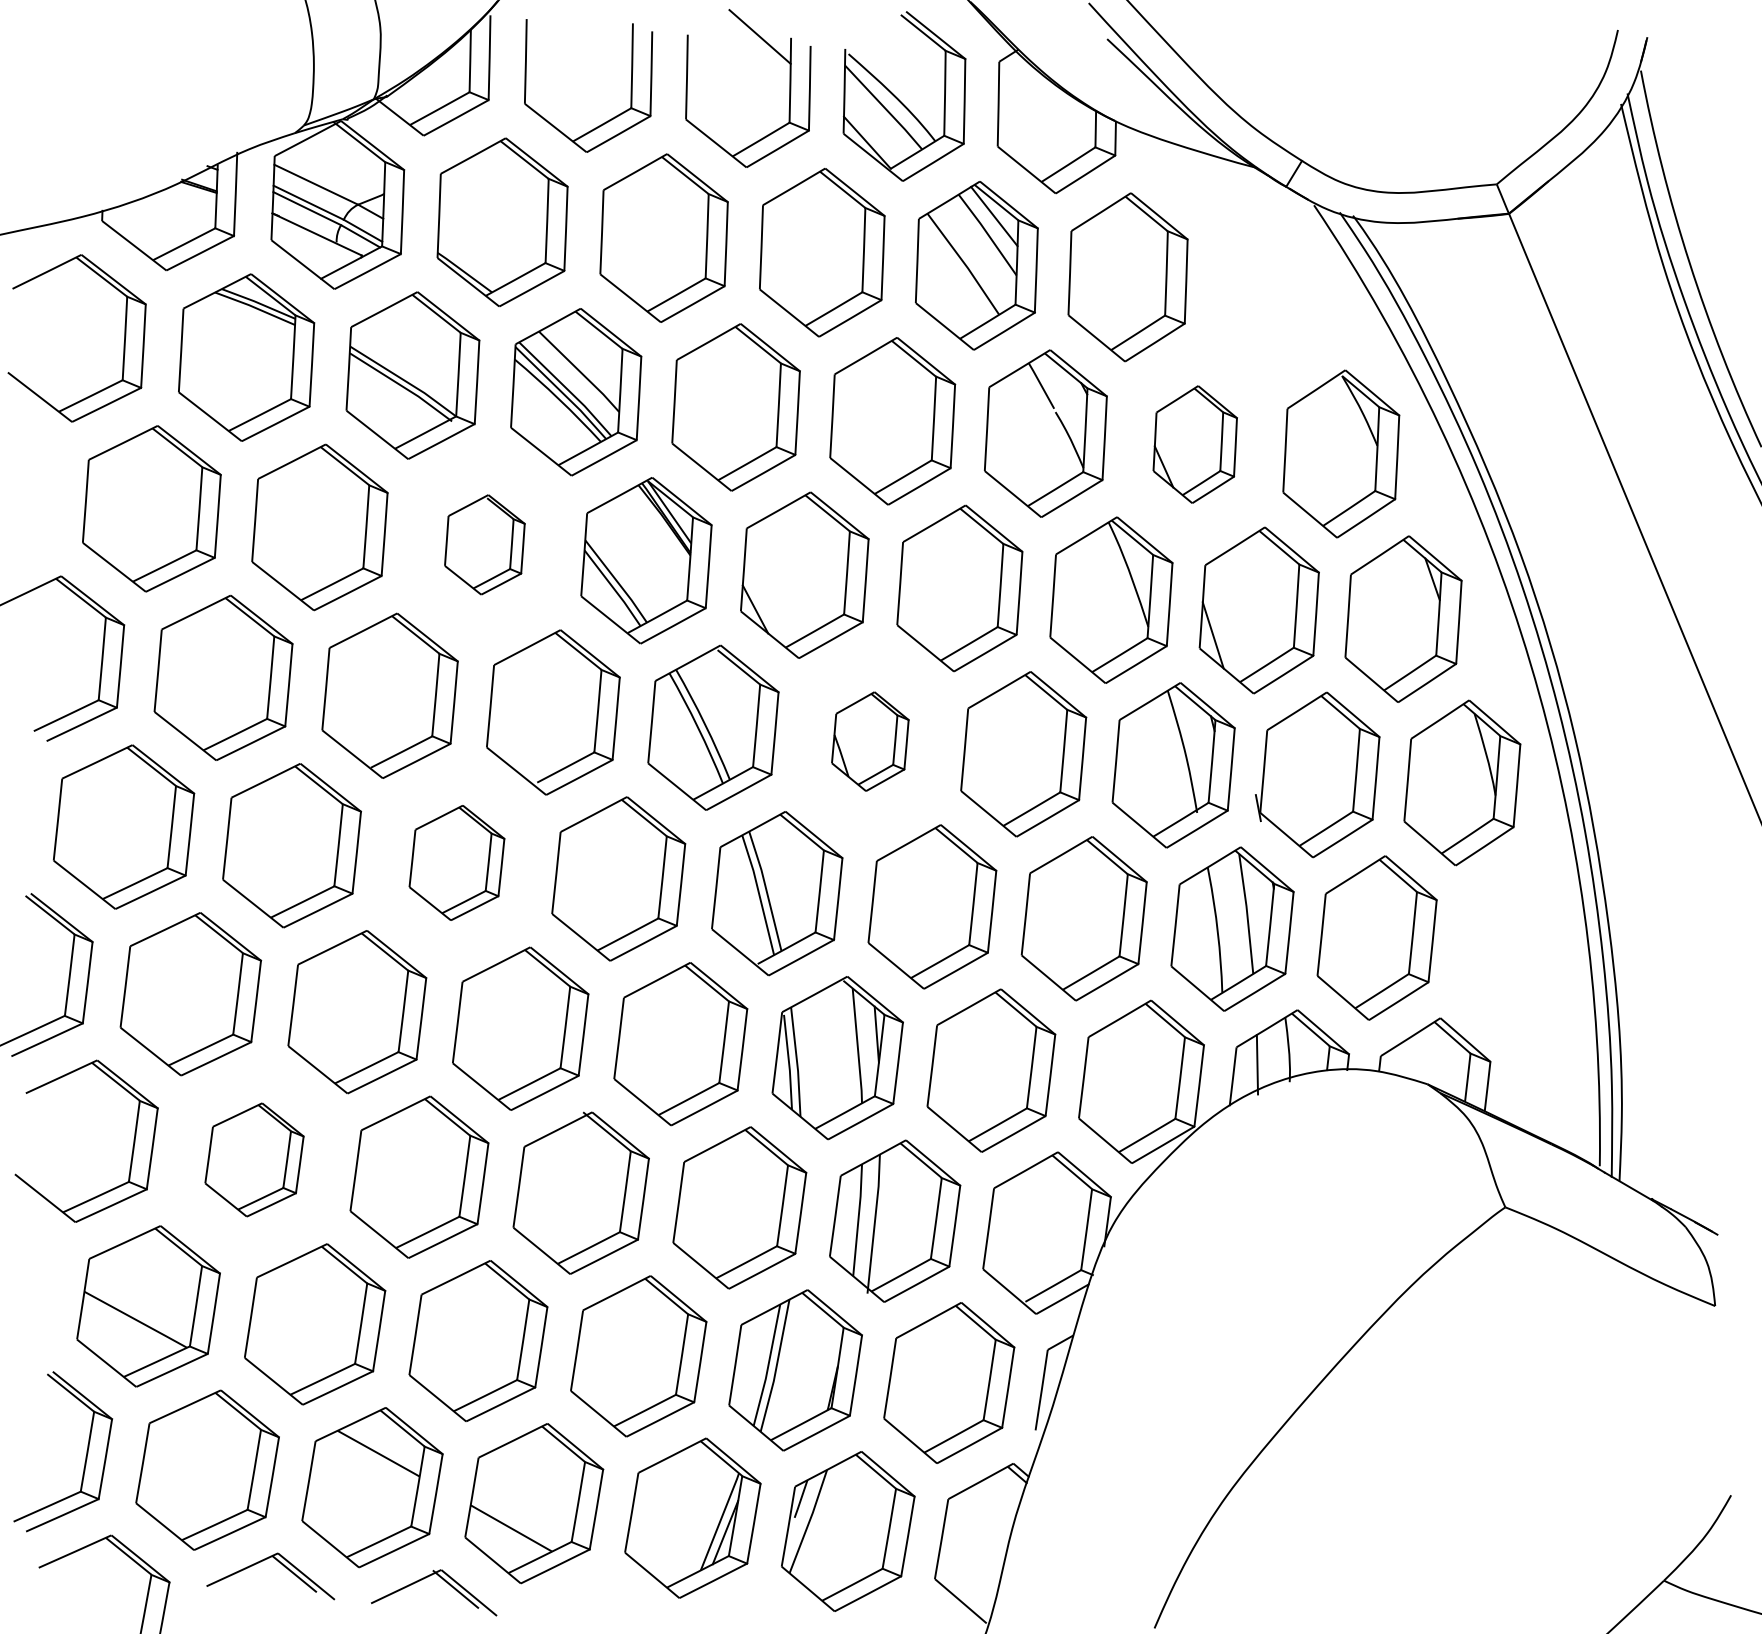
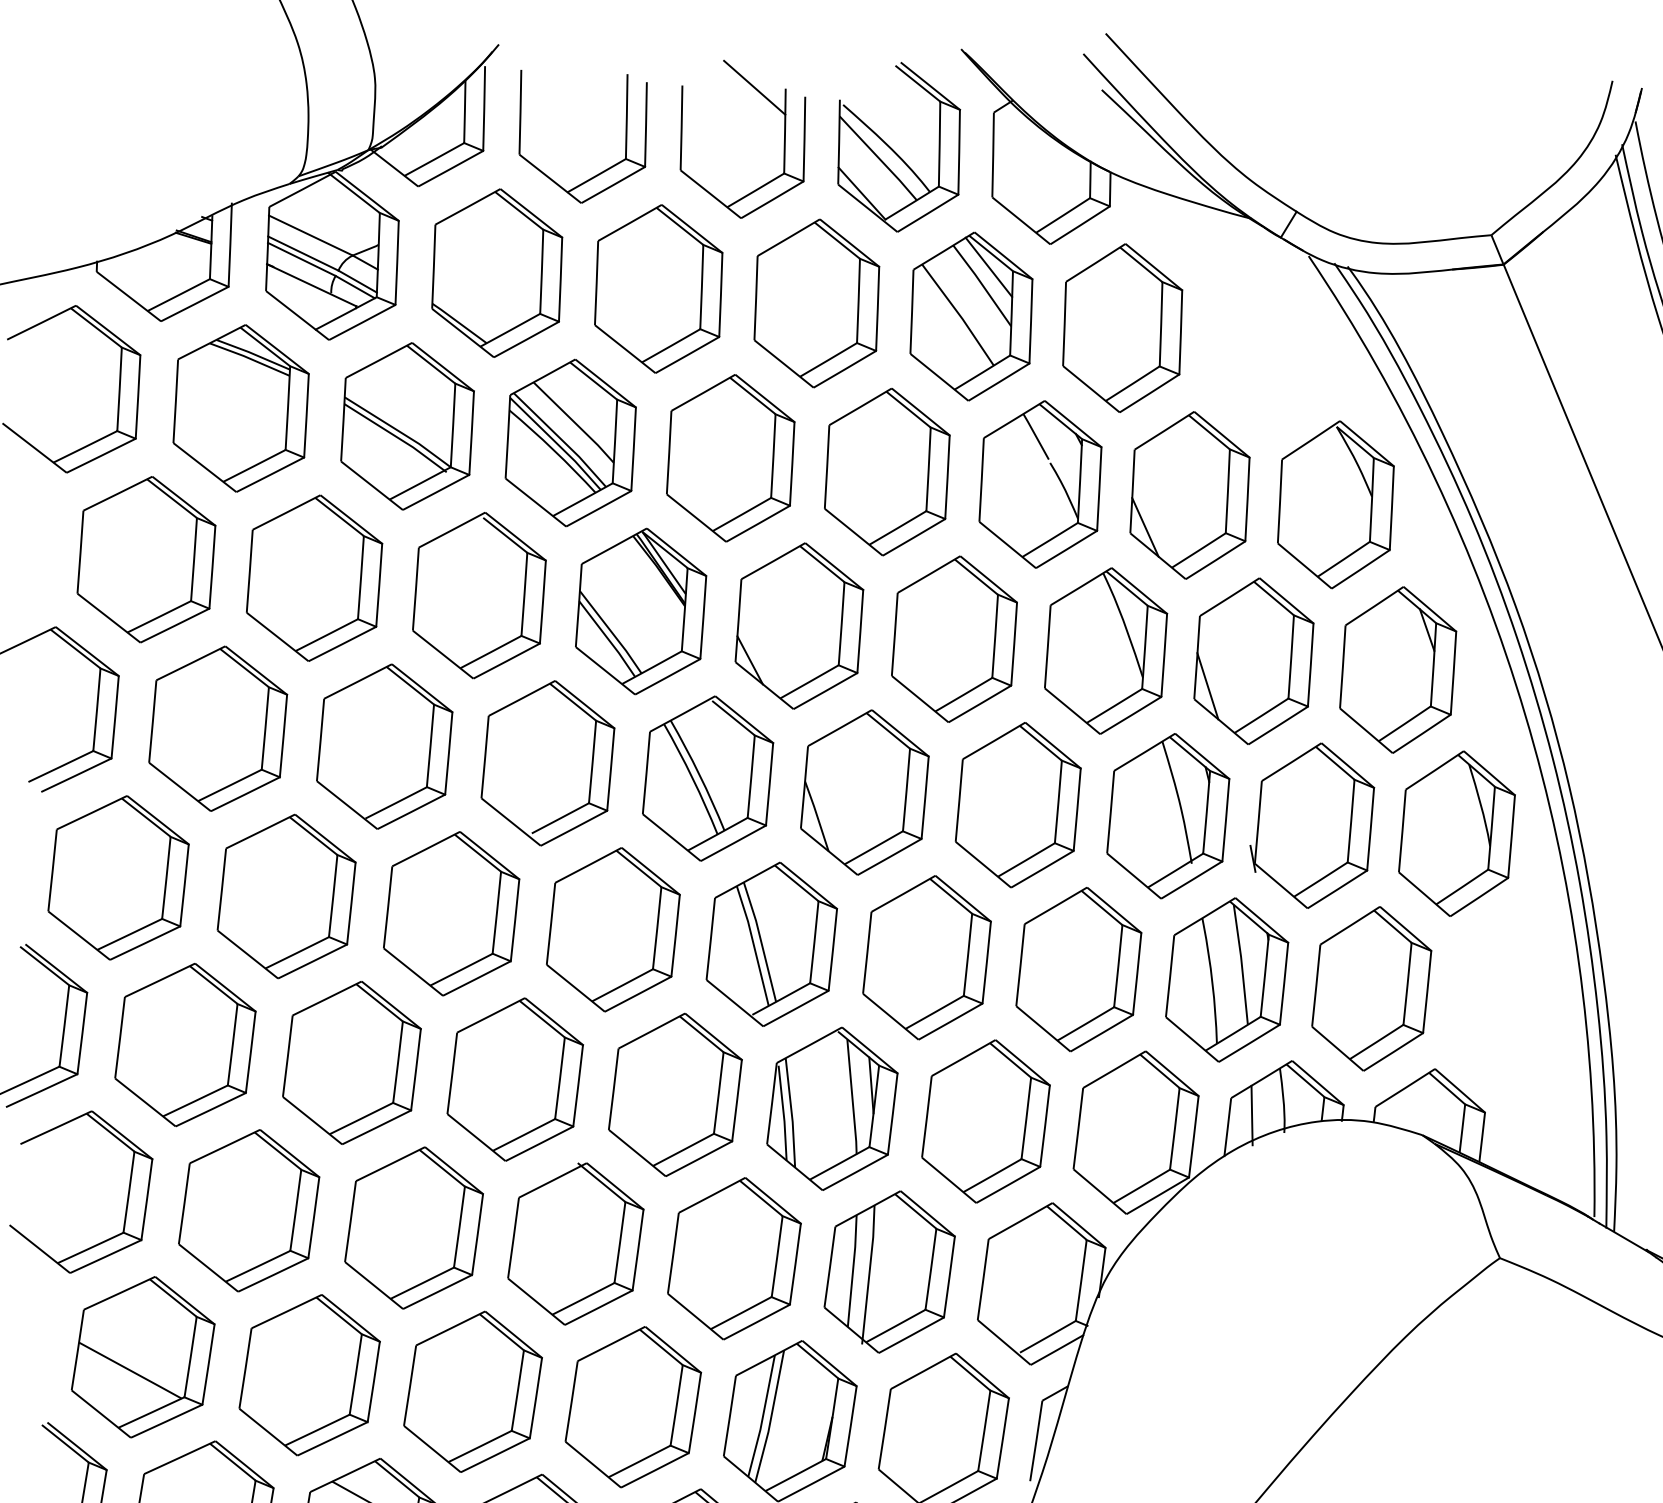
part: (1194, 444) -> (1189, 495), size x1.43
part: (484, 544) -> (479, 595), size x1.67
part: (870, 741) -> (865, 792), size x1.67
part: (456, 862) -> (451, 913), size x1.43
part: (254, 1159) -> (249, 1210), size x1.43

